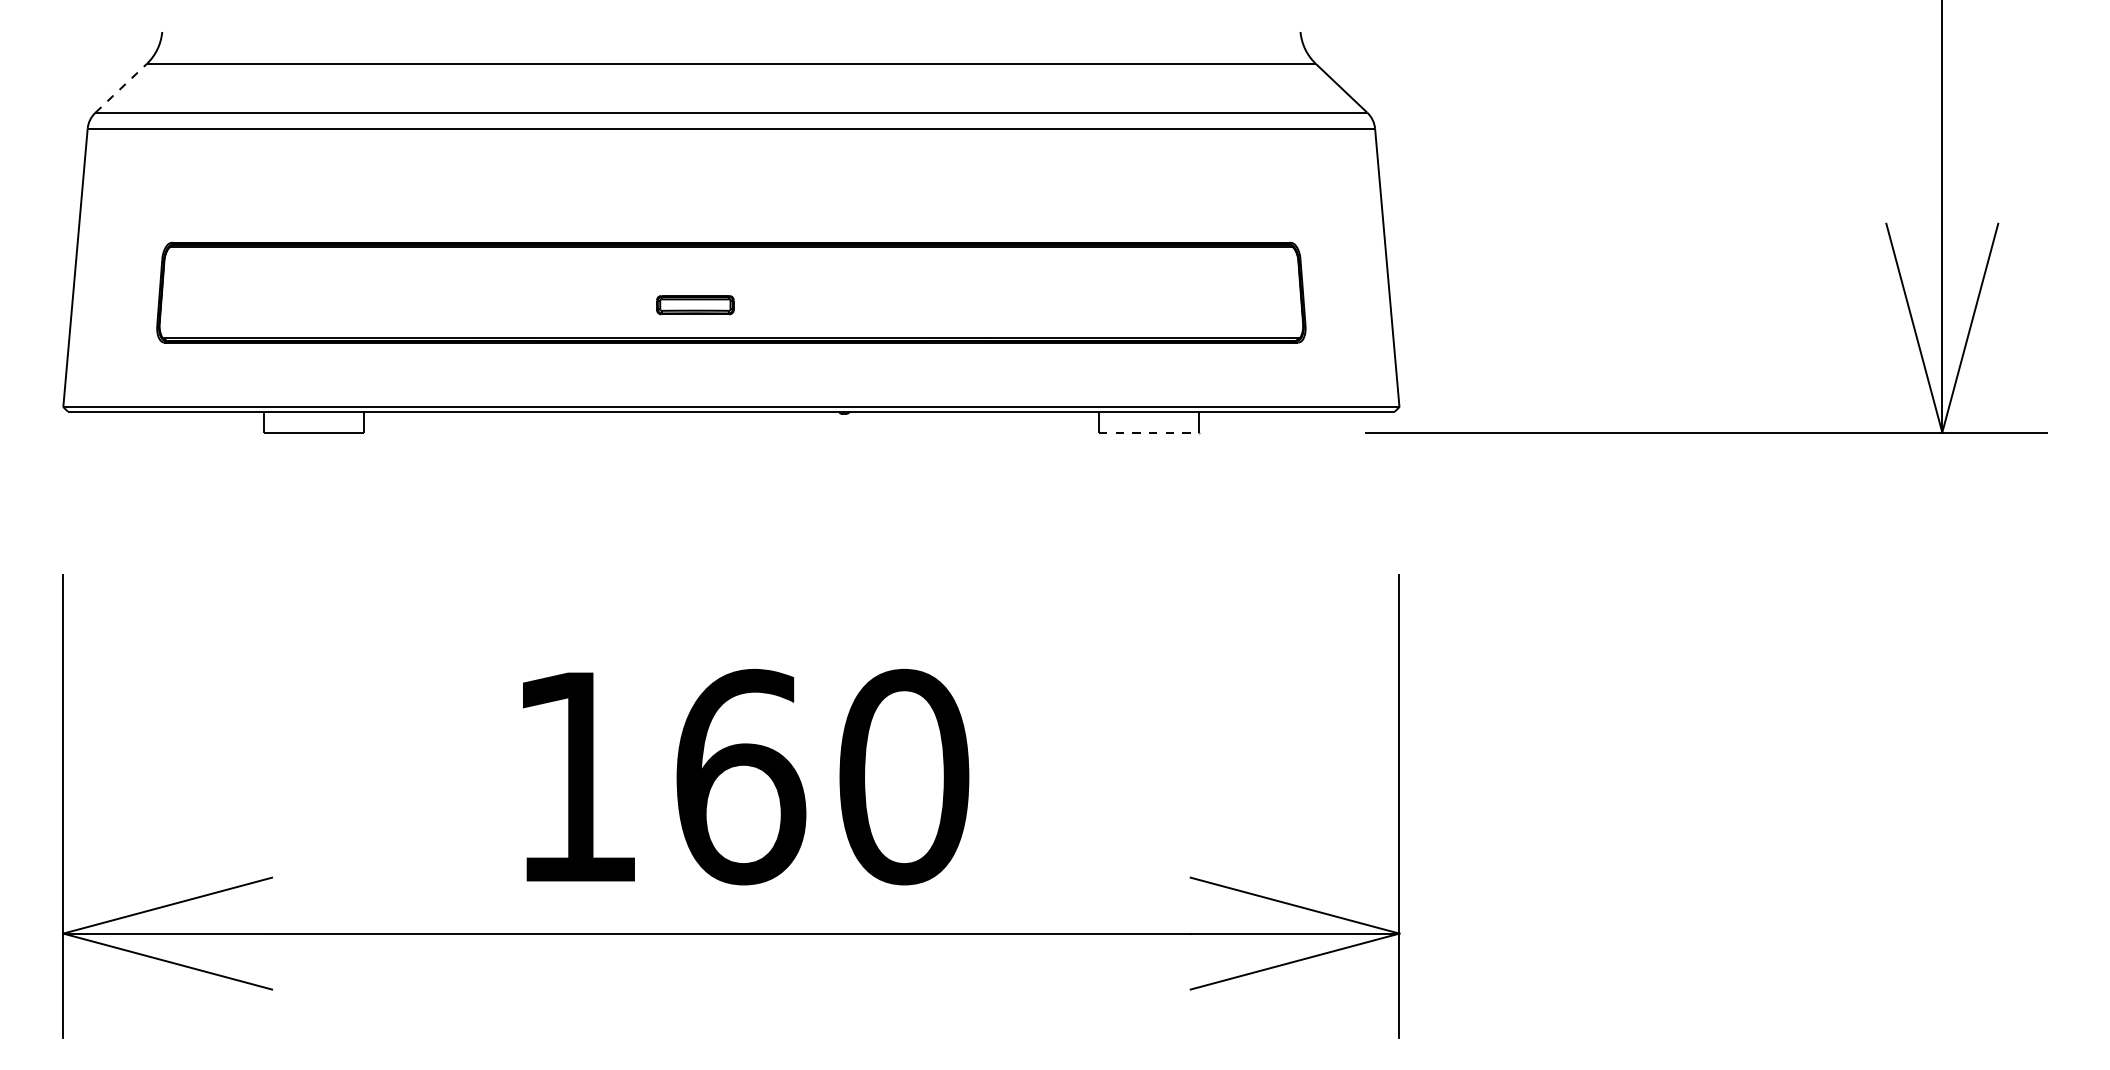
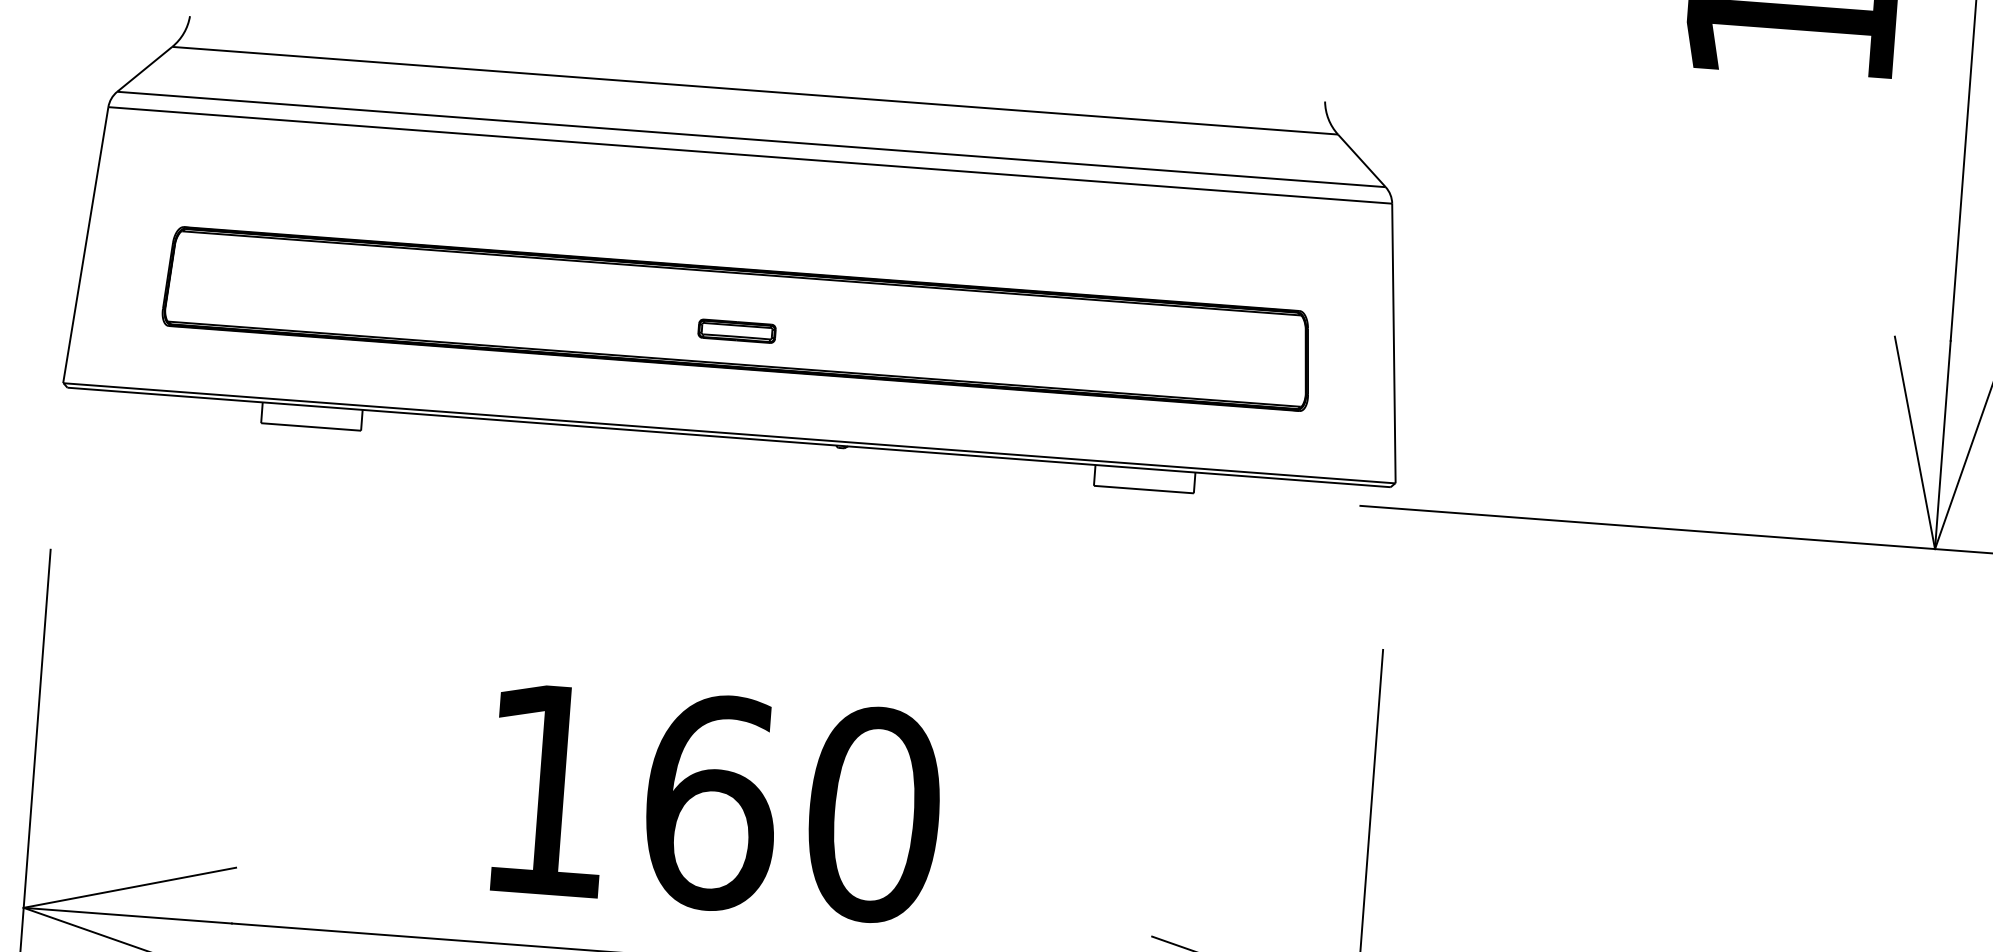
line: (121, 88) -> (145, 69), dashed -> solid
part: (695, 305) -> (737, 331), moved
line: (1149, 432) -> (1144, 489), dashed -> solid

